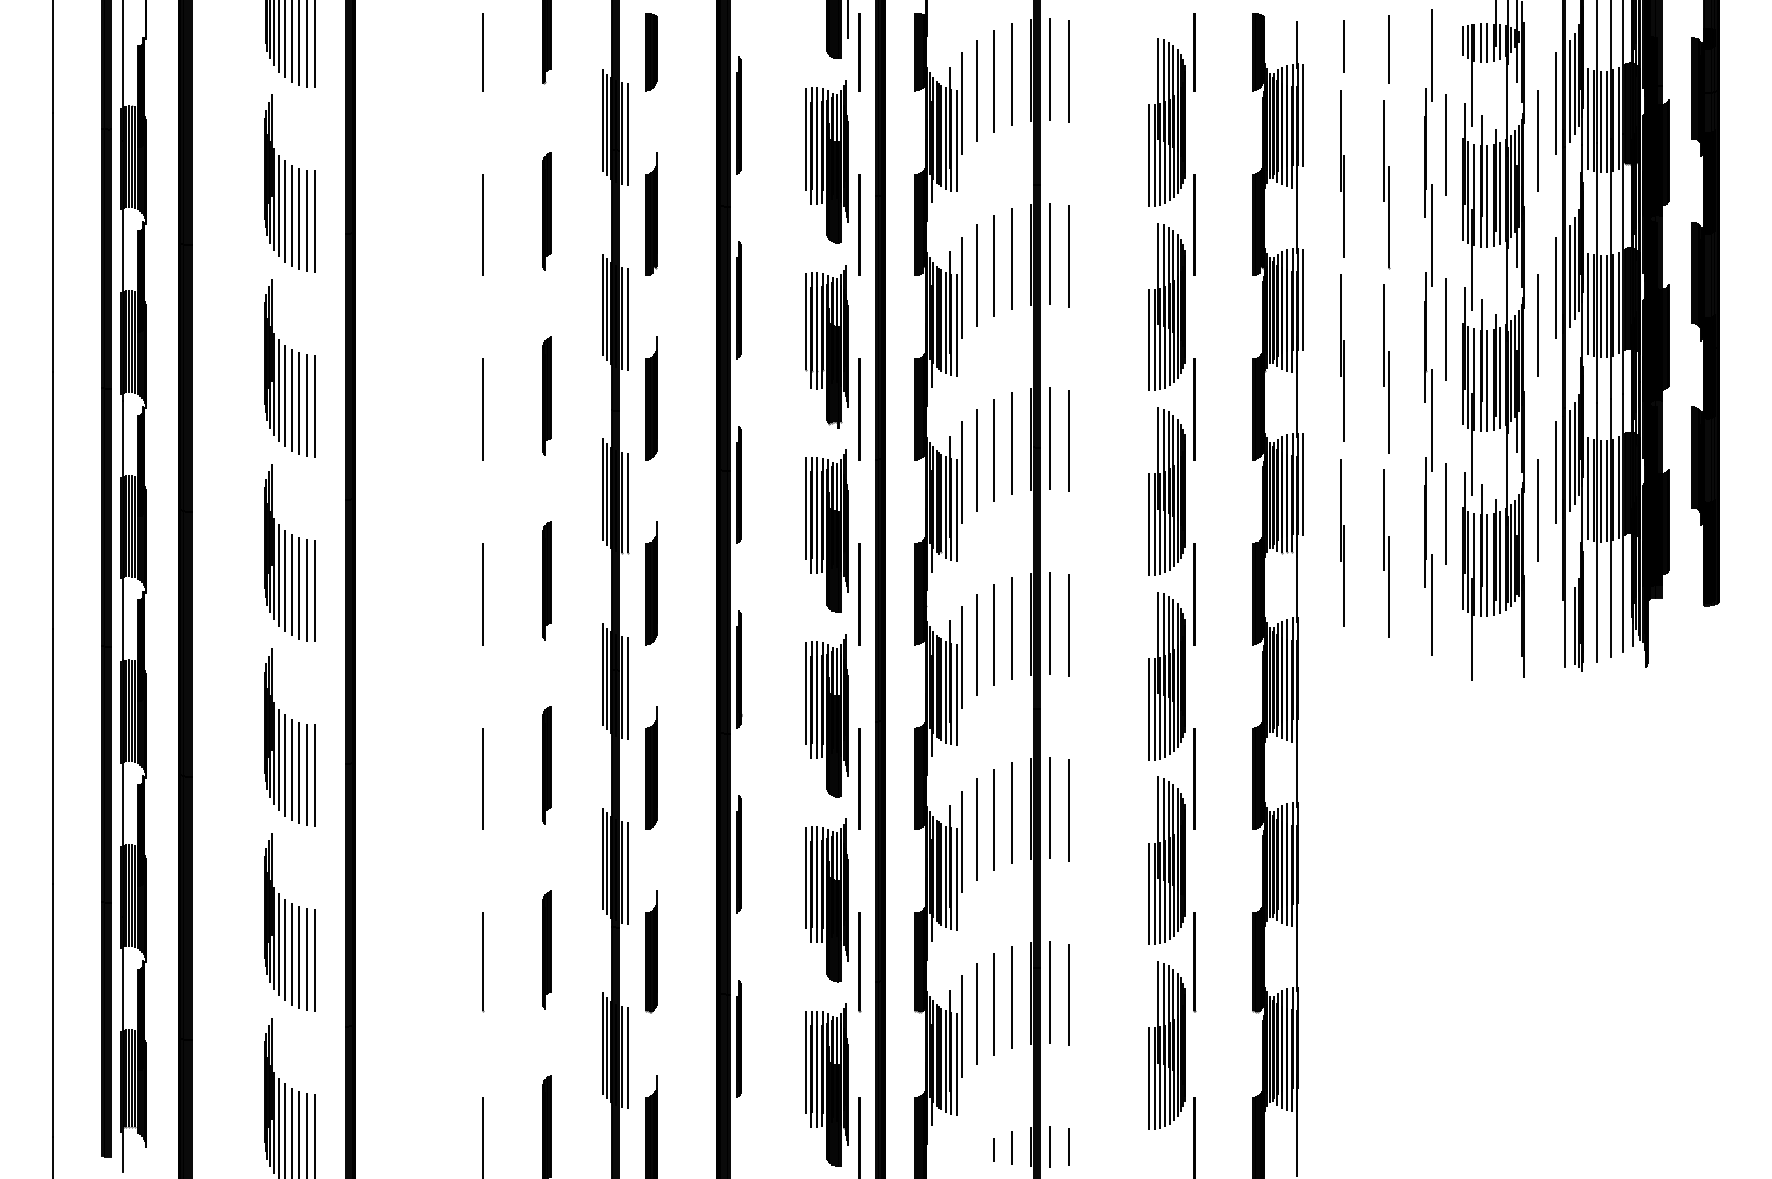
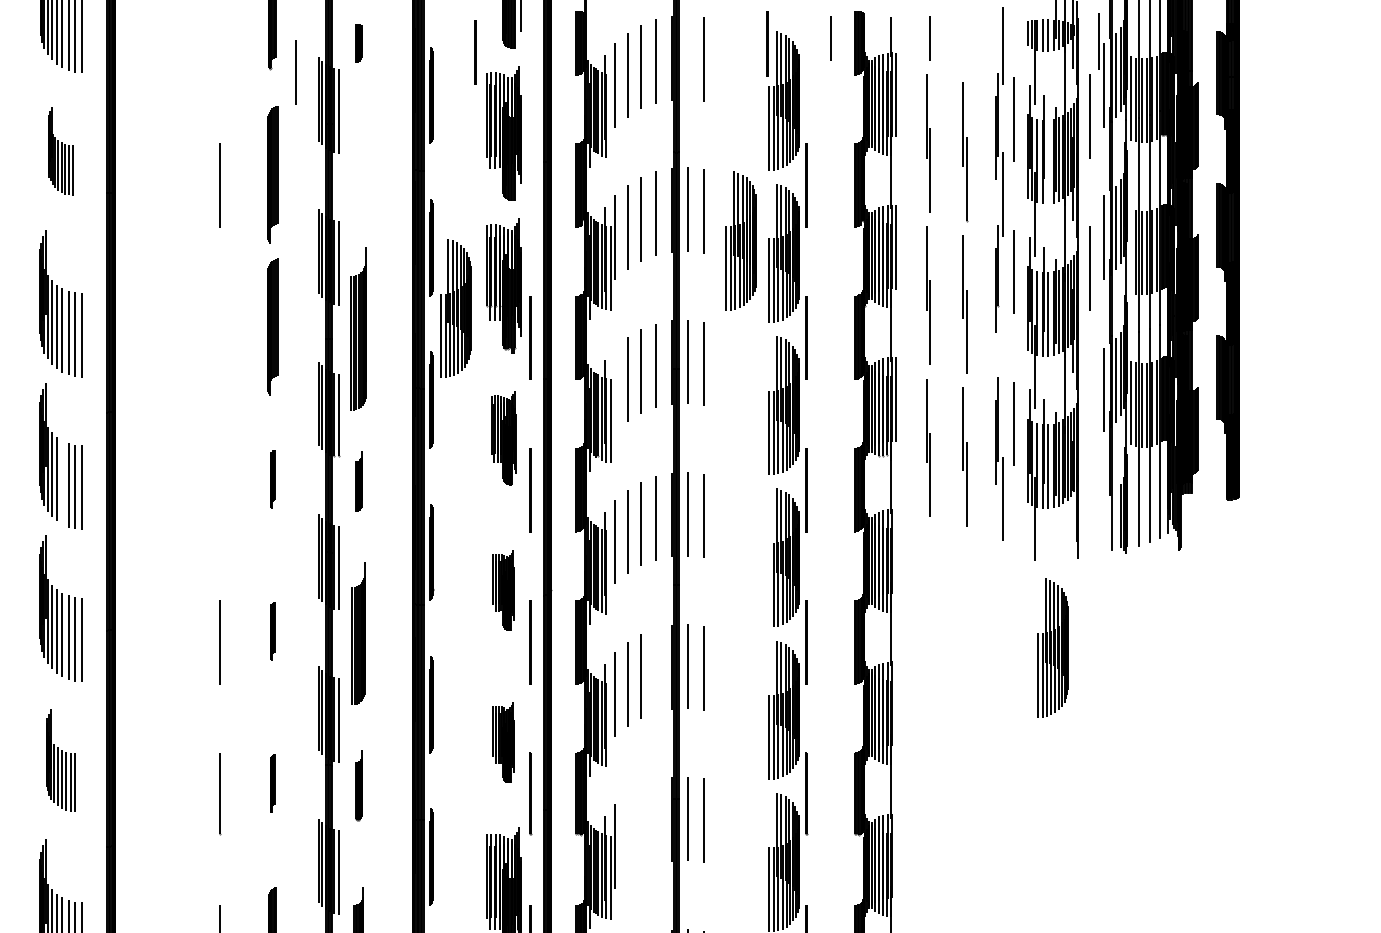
line: (1223, 46) -> (830, 38), added
line: (1388, 49) -> (1098, 40), moved
line: (482, 52) -> (295, 72), moved
part: (651, 52) -> (358, 43), size x0.6
line: (859, 52) -> (475, 52), moved
line: (1194, 52) -> (767, 44), moved
line: (1049, 69) -> (687, 57), removed
line: (956, 140) -> (610, 116), removed
part: (289, 183) -> (60, 151), size x0.6
line: (1487, 196) -> (1048, 162), removed
part: (546, 211) -> (272, 174), size x1.4
part: (651, 213) -> (358, 176), removed
line: (859, 224) -> (530, 185), removed
part: (1114, 291) -> (740, 240), added
line: (1588, 303) -> (1131, 250), removed
part: (768, 373) -> (455, 308), added
part: (546, 395) -> (272, 326), size x1.4
part: (651, 398) -> (358, 328), size x1.6
line: (482, 409) -> (219, 337), removed
line: (1432, 420) -> (1003, 346), removed
line: (962, 472) -> (615, 389), removed
line: (1537, 510) -> (1089, 421), removed
part: (826, 530) -> (503, 437), size x0.7
part: (546, 580) -> (272, 478), size x0.6
part: (651, 583) -> (358, 481), size x0.6
line: (291, 584) -> (62, 482), removed
line: (482, 594) -> (219, 490), removed
line: (956, 694) -> (610, 572), removed
line: (1149, 709) -> (769, 585), removed
part: (826, 715) -> (503, 590), size x0.6
part: (546, 765) -> (272, 631), size x0.6
part: (651, 767) -> (358, 633), size x1.4
part: (1492, 785) -> (1052, 647), added
line: (1012, 812) -> (656, 670), removed
line: (956, 879) -> (610, 725), removed
part: (826, 900) -> (503, 742), size x0.6
part: (289, 922) -> (60, 760), size x0.7
part: (546, 949) -> (272, 783), size x0.6
part: (651, 951) -> (358, 784), size x0.7
line: (1012, 997) -> (656, 822), removed
line: (994, 1004) -> (641, 828), removed
line: (976, 1013) -> (626, 835), removed

